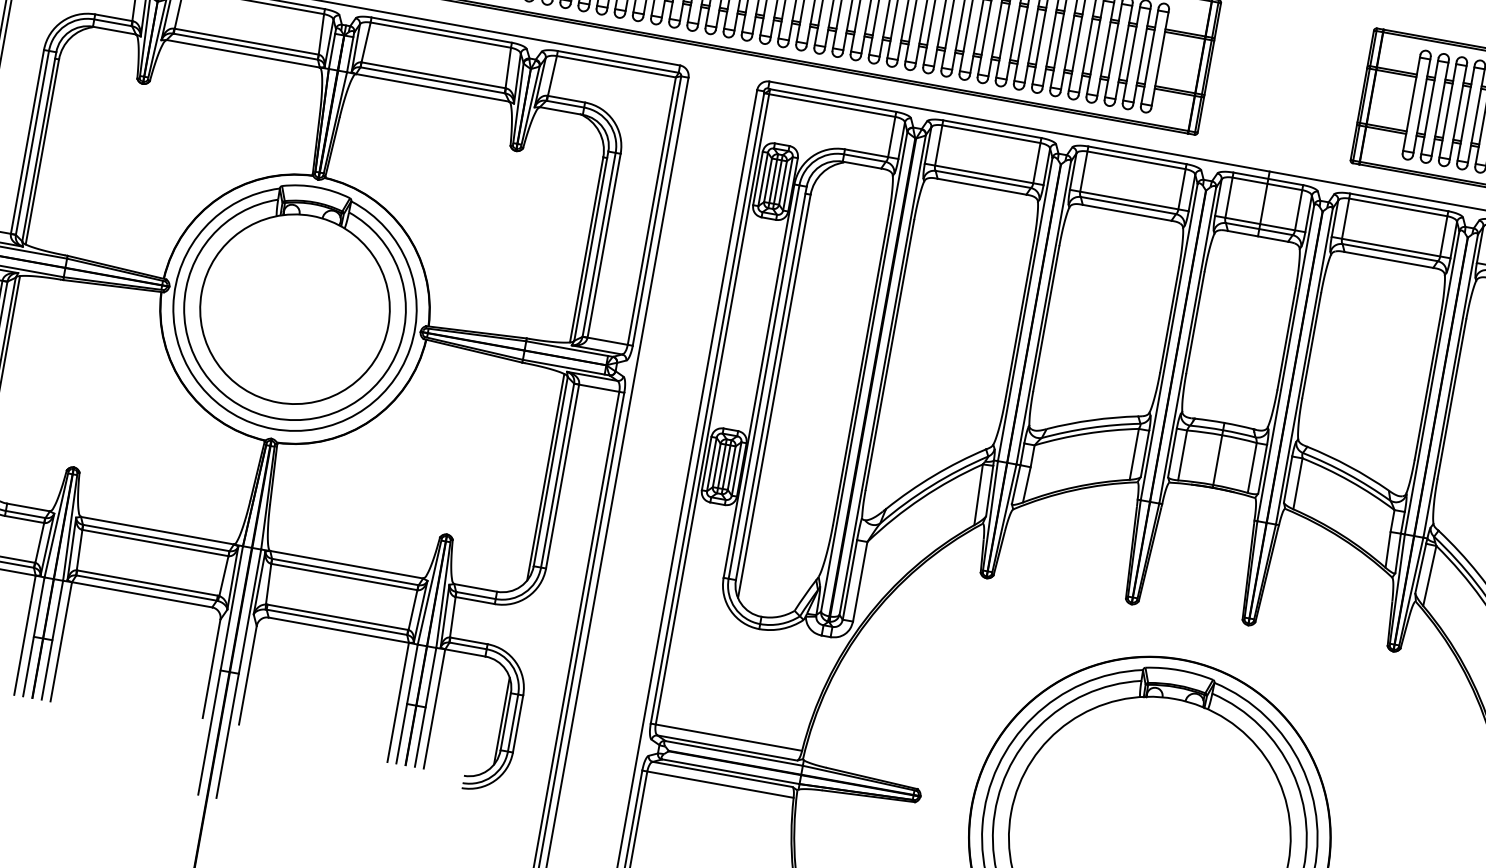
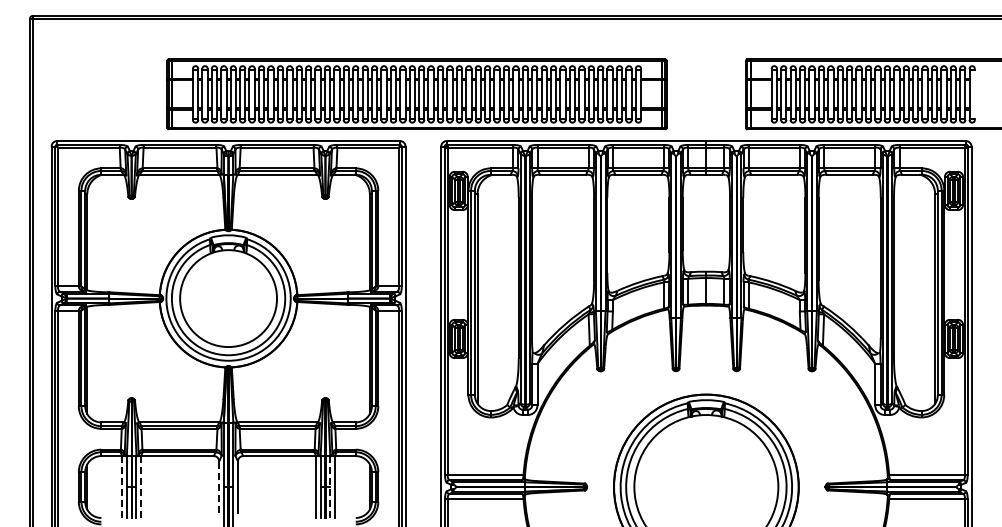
line: (25, 636) -> (122, 487), solid -> dashed
line: (61, 642) -> (141, 487), solid -> dashed
line: (212, 669) -> (219, 487), solid -> dashed
line: (425, 708) -> (330, 487), solid -> dashed

